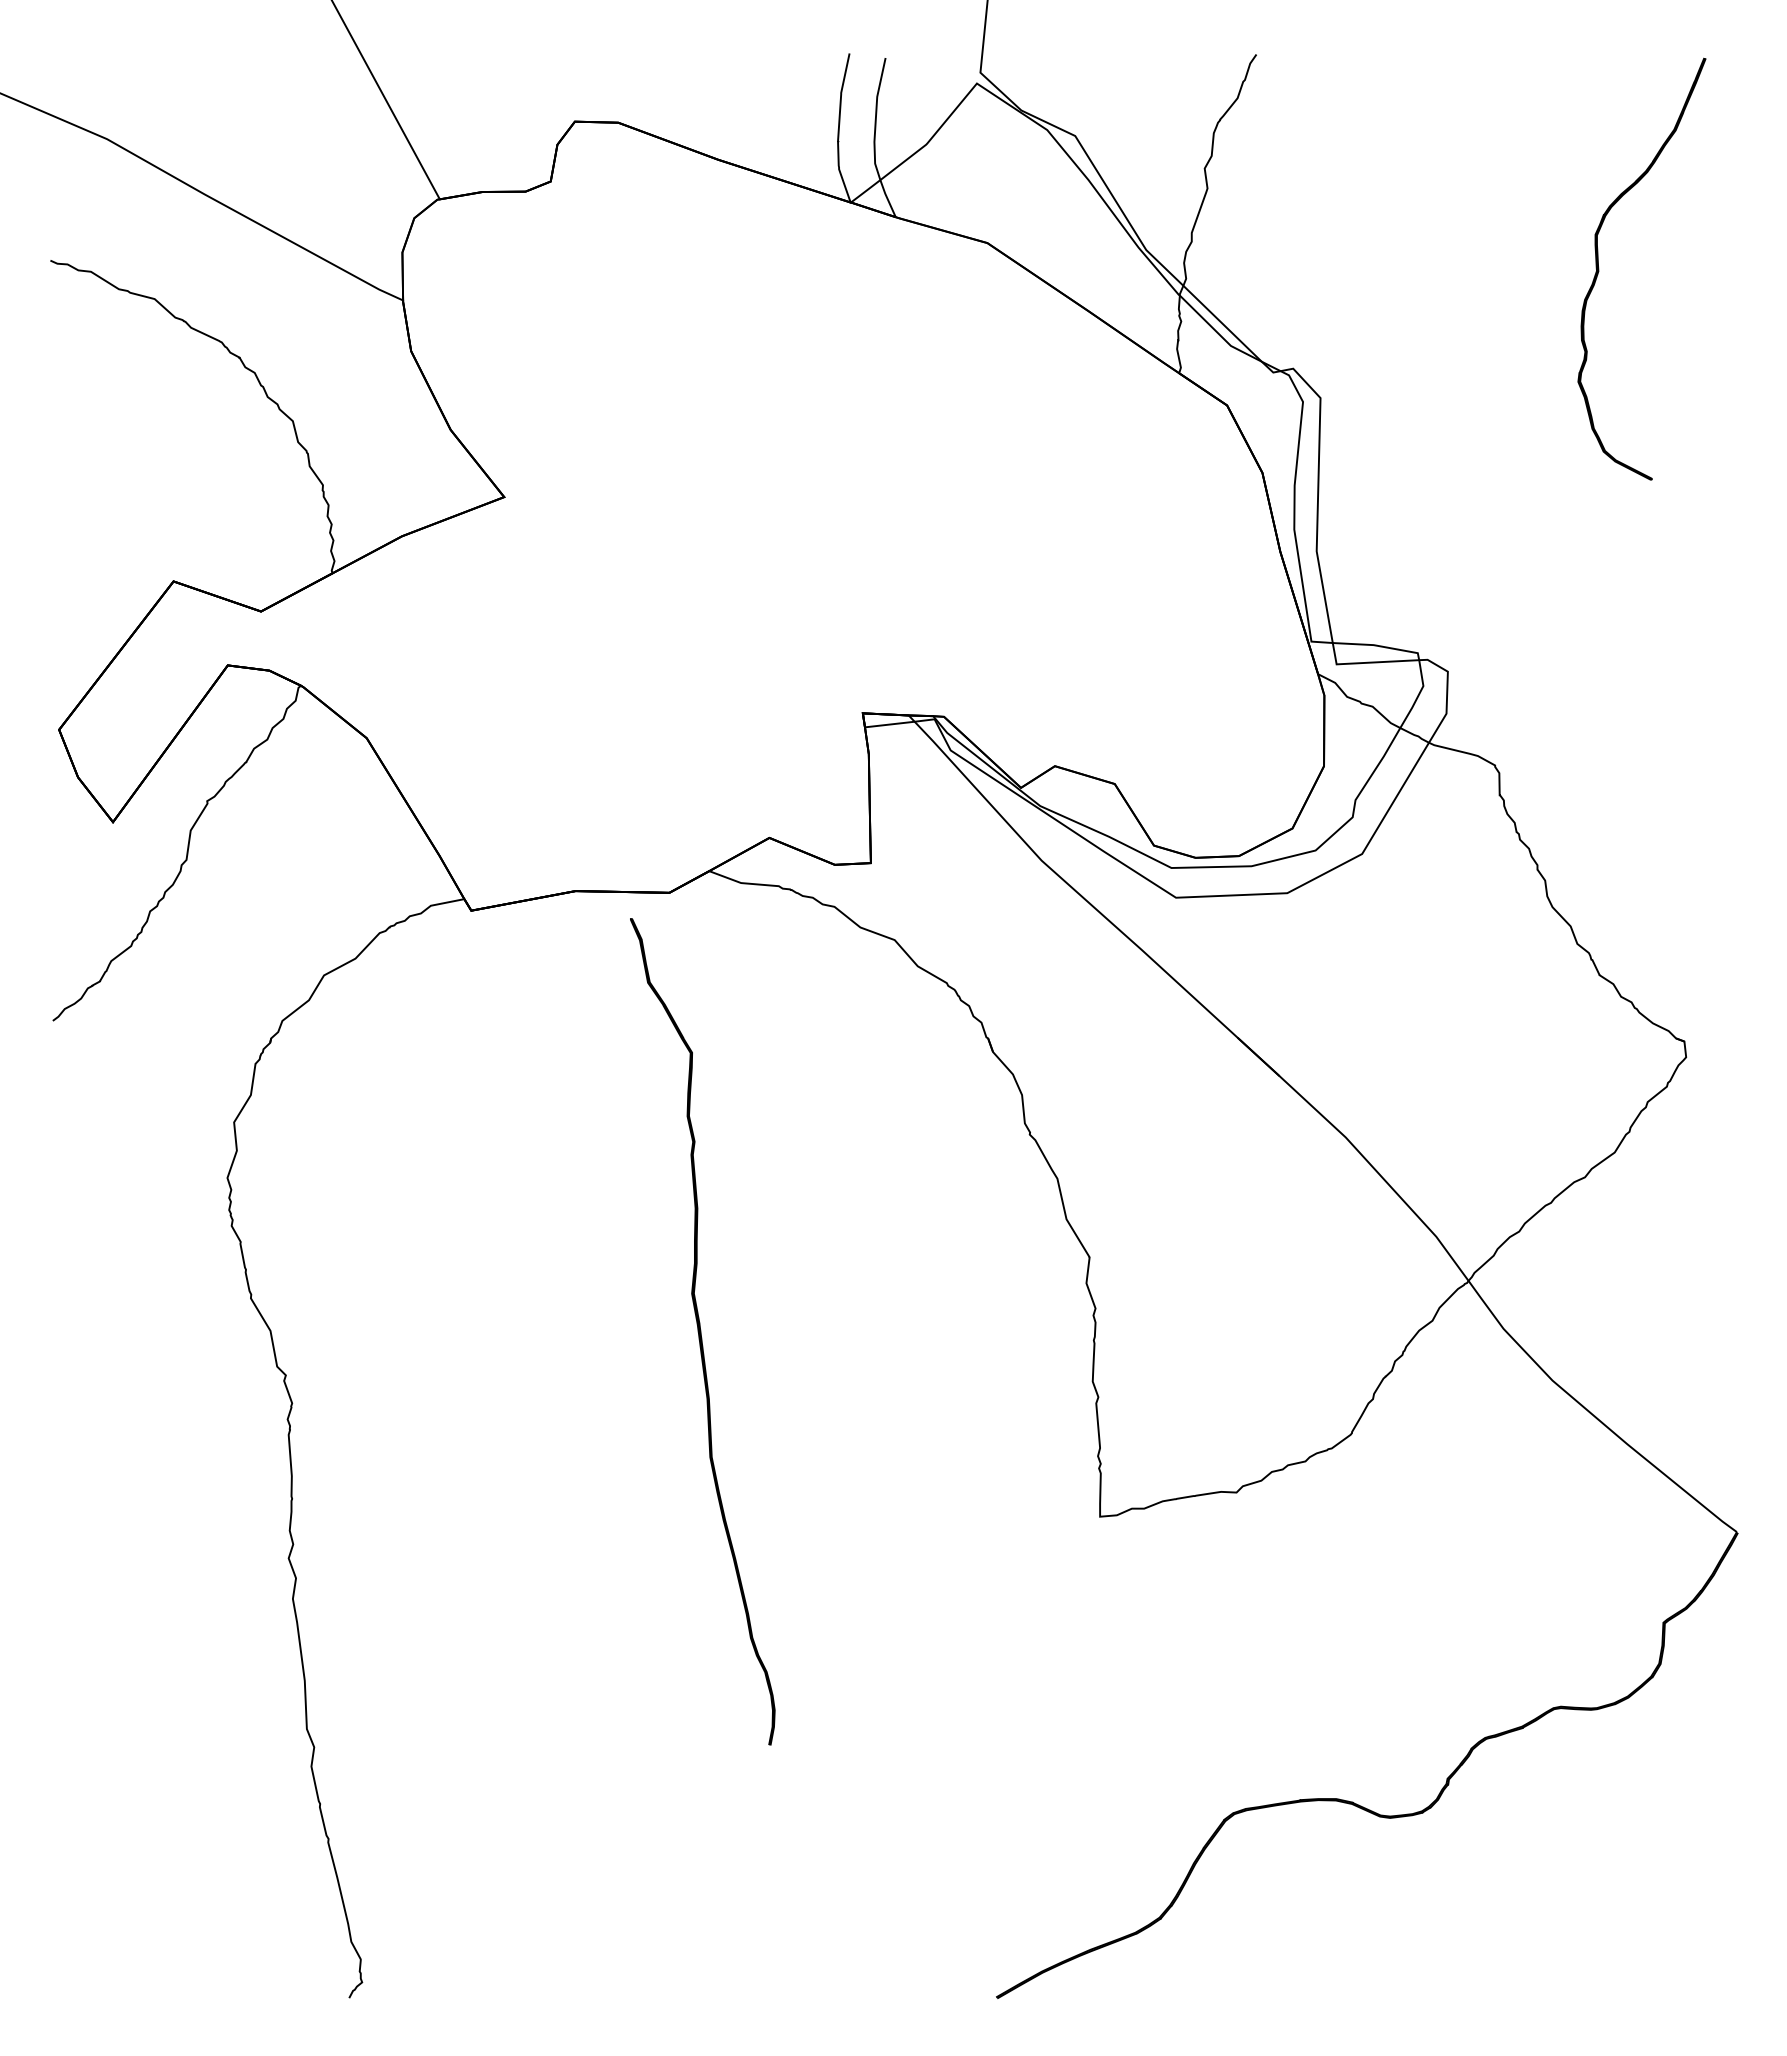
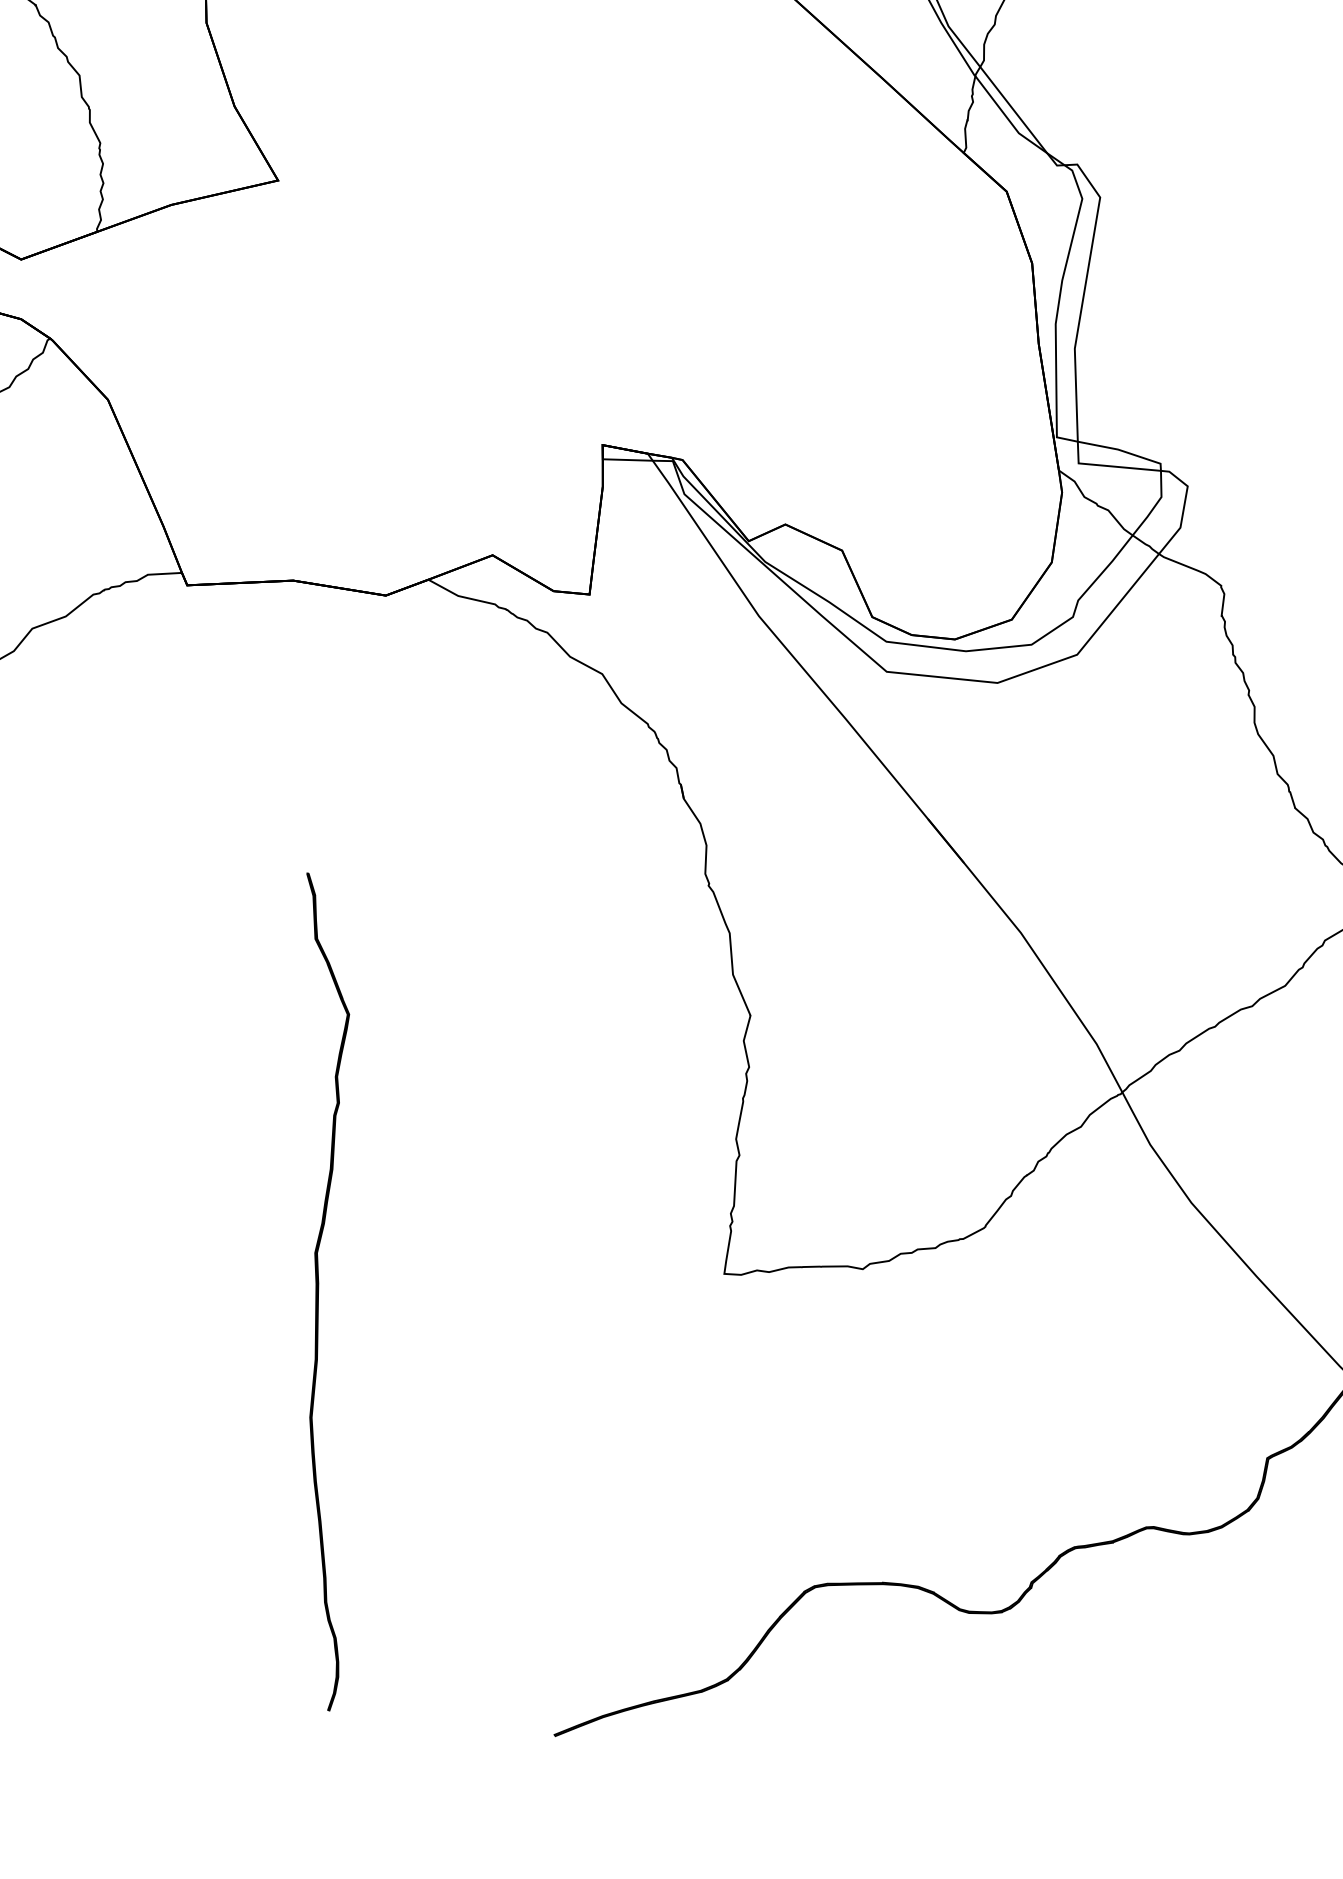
curve: (701, 1331) -> (319, 1291), moved

